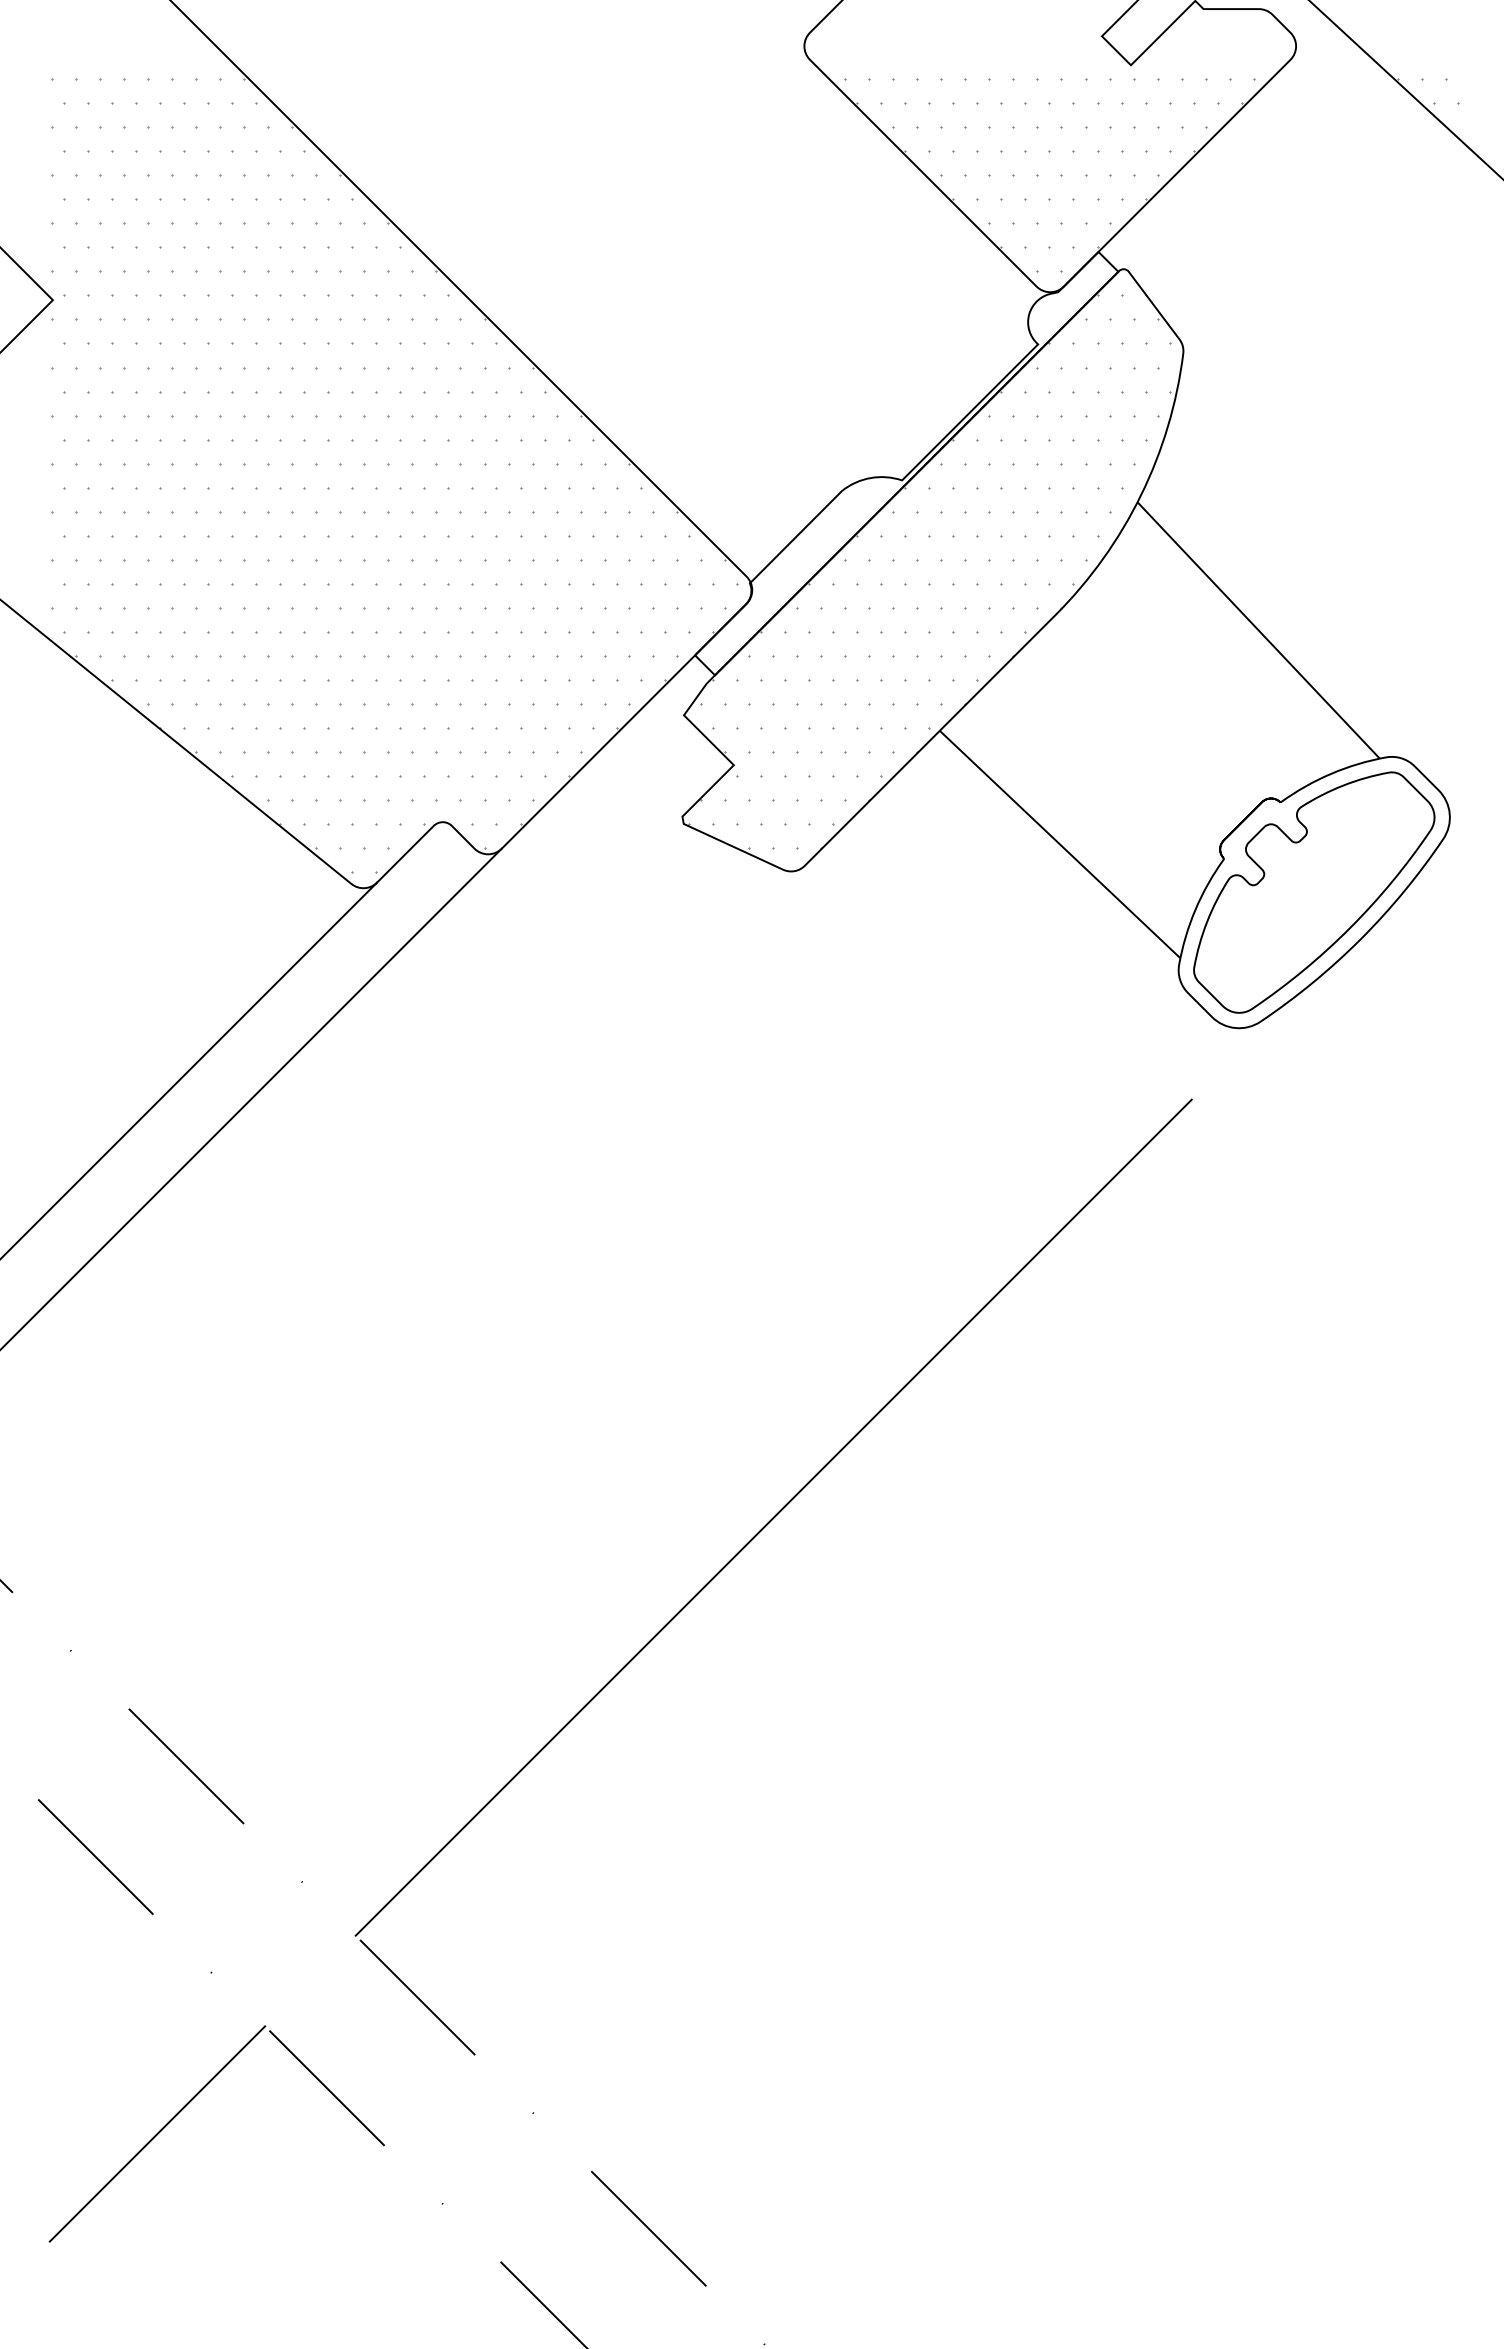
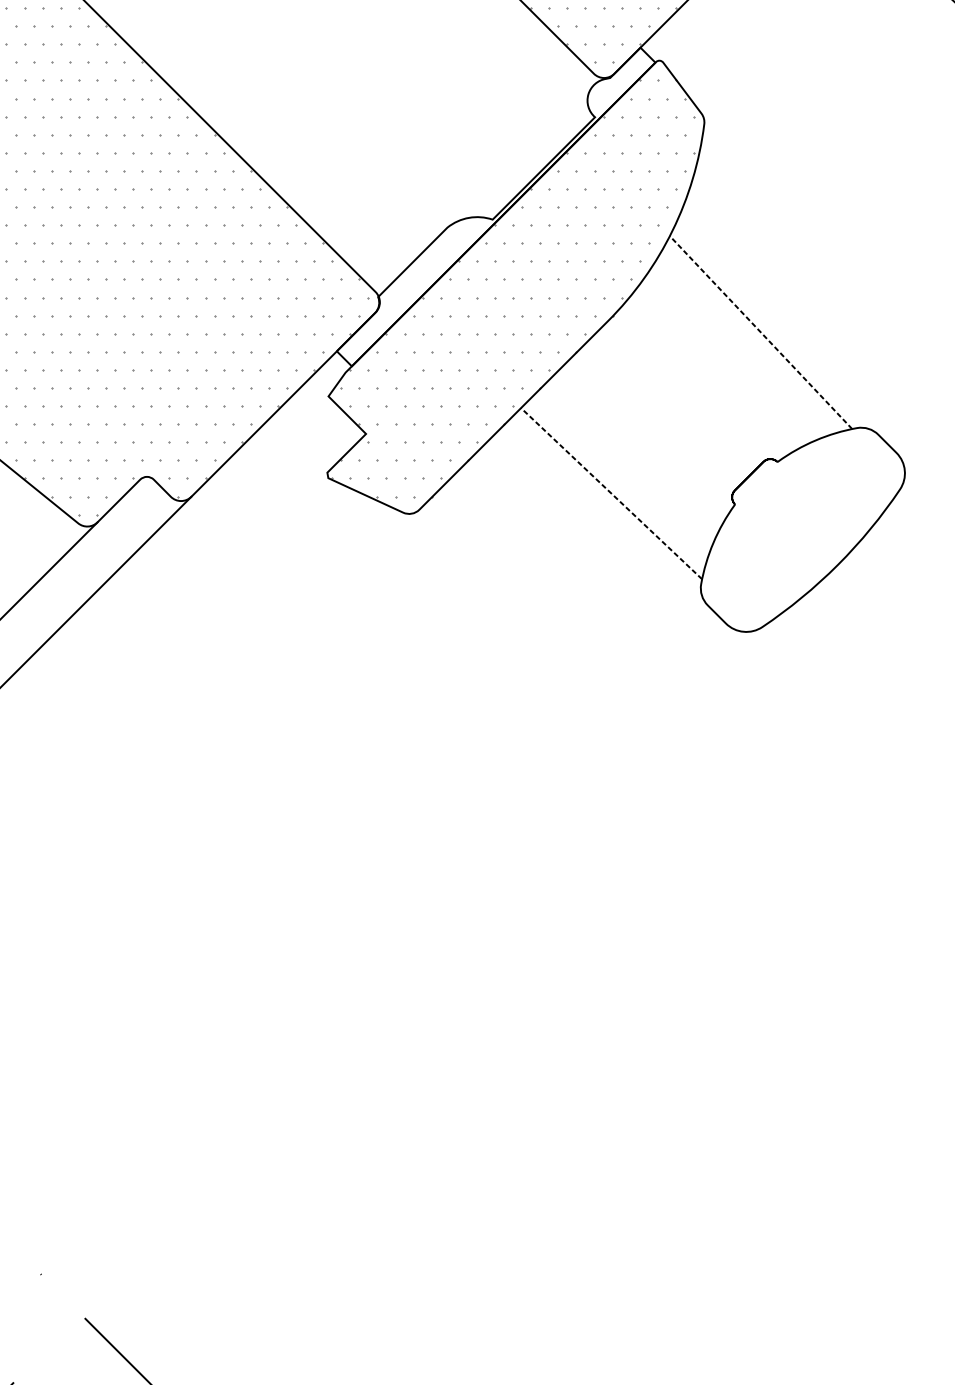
line: (1258, 630) -> (760, 332), solid -> dashed
line: (1059, 844) -> (611, 493), solid -> dashed
part: (1314, 892) -> (803, 529), removed
line: (773, 1517) -> (395, 1000), removed

